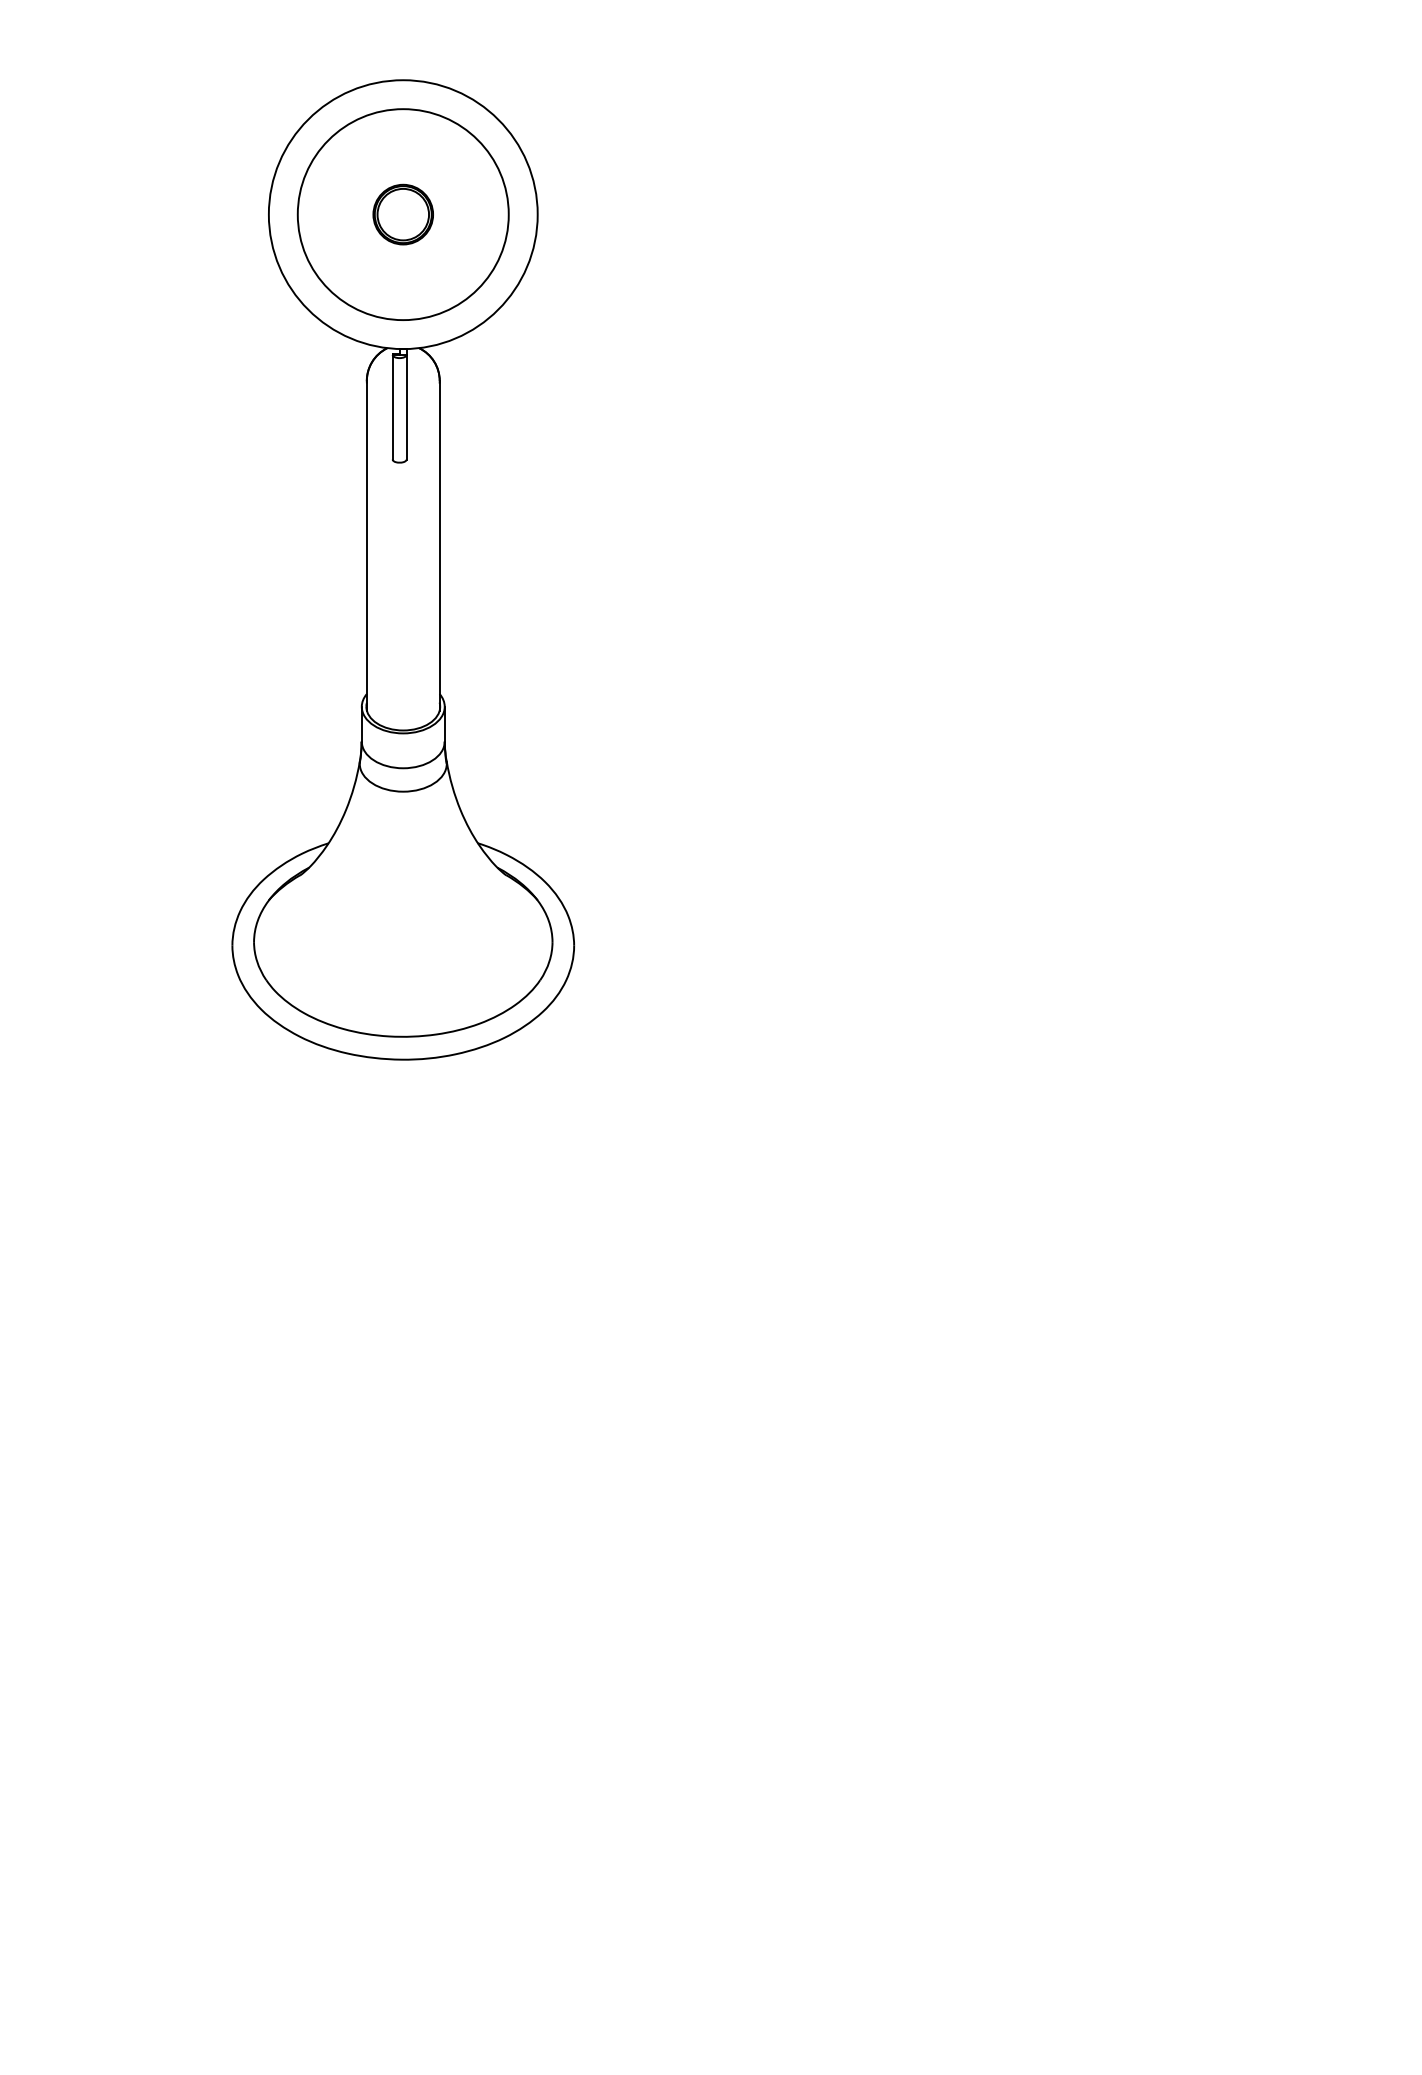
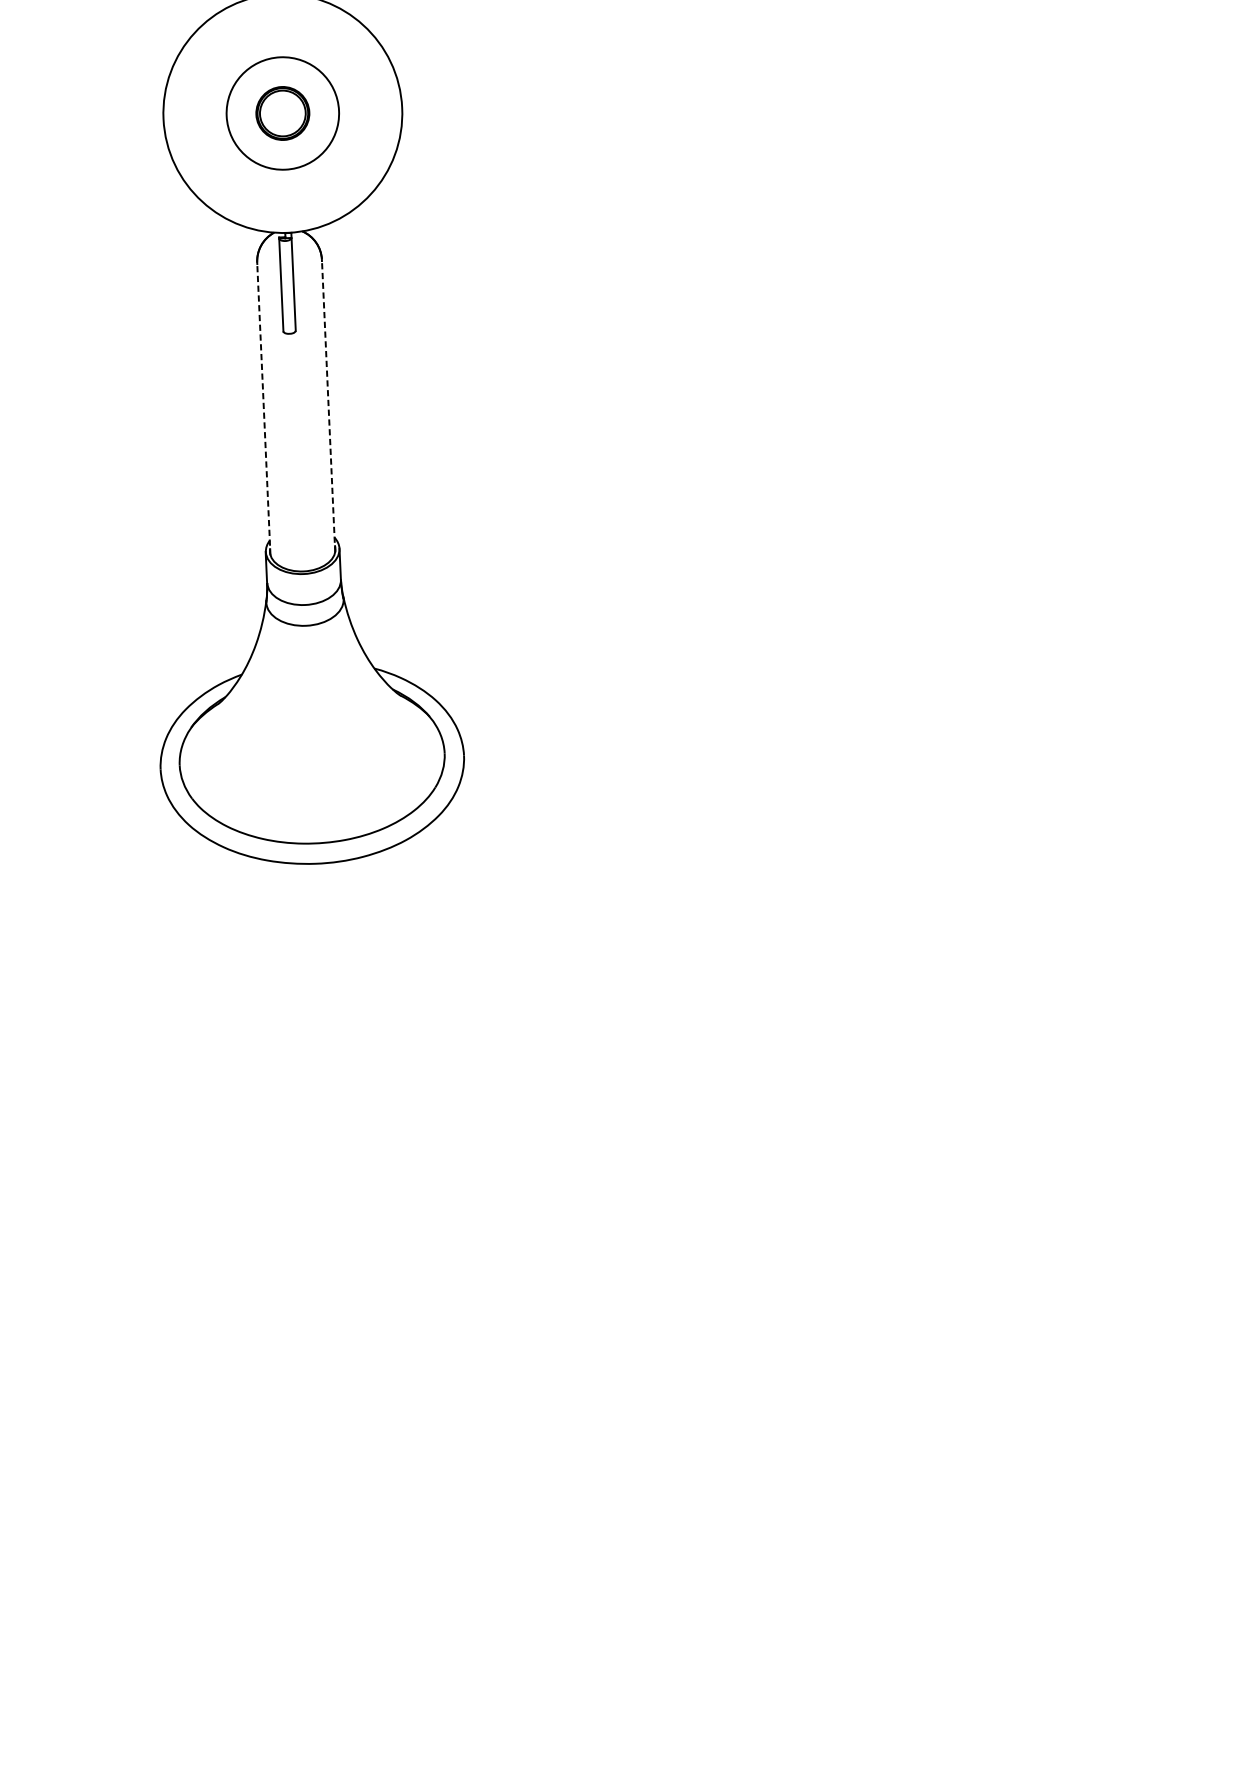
circle: (402, 214) -> (282, 113), size x0.6
line: (366, 545) -> (263, 408), solid -> dashed
line: (439, 545) -> (328, 405), solid -> dashed

